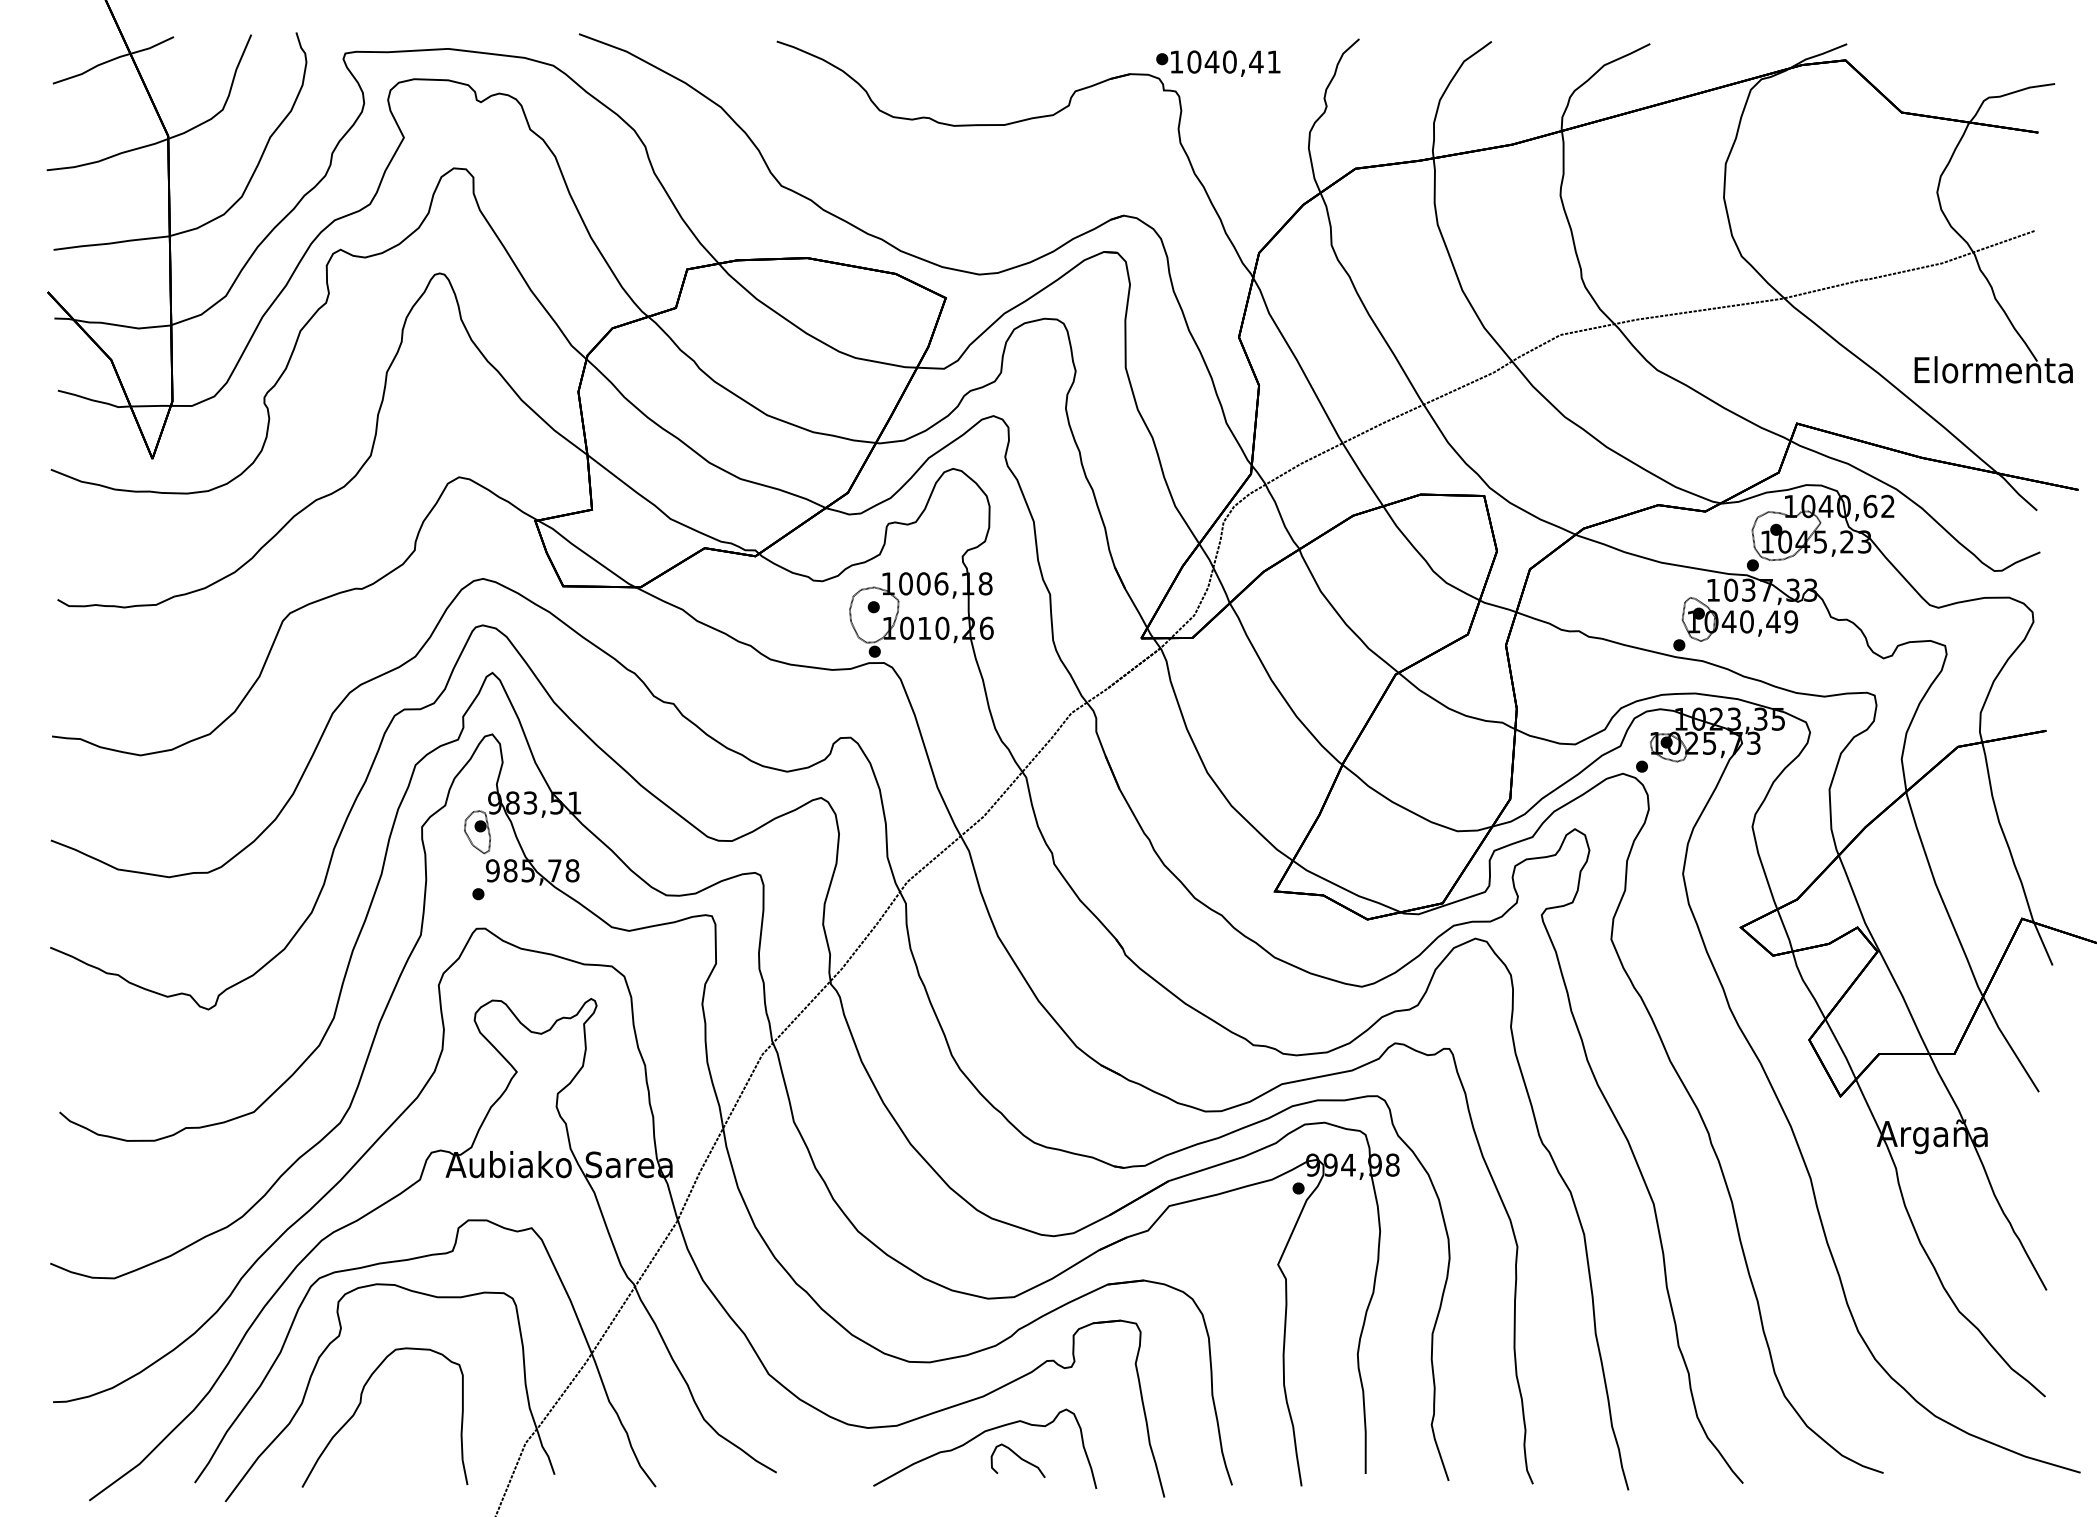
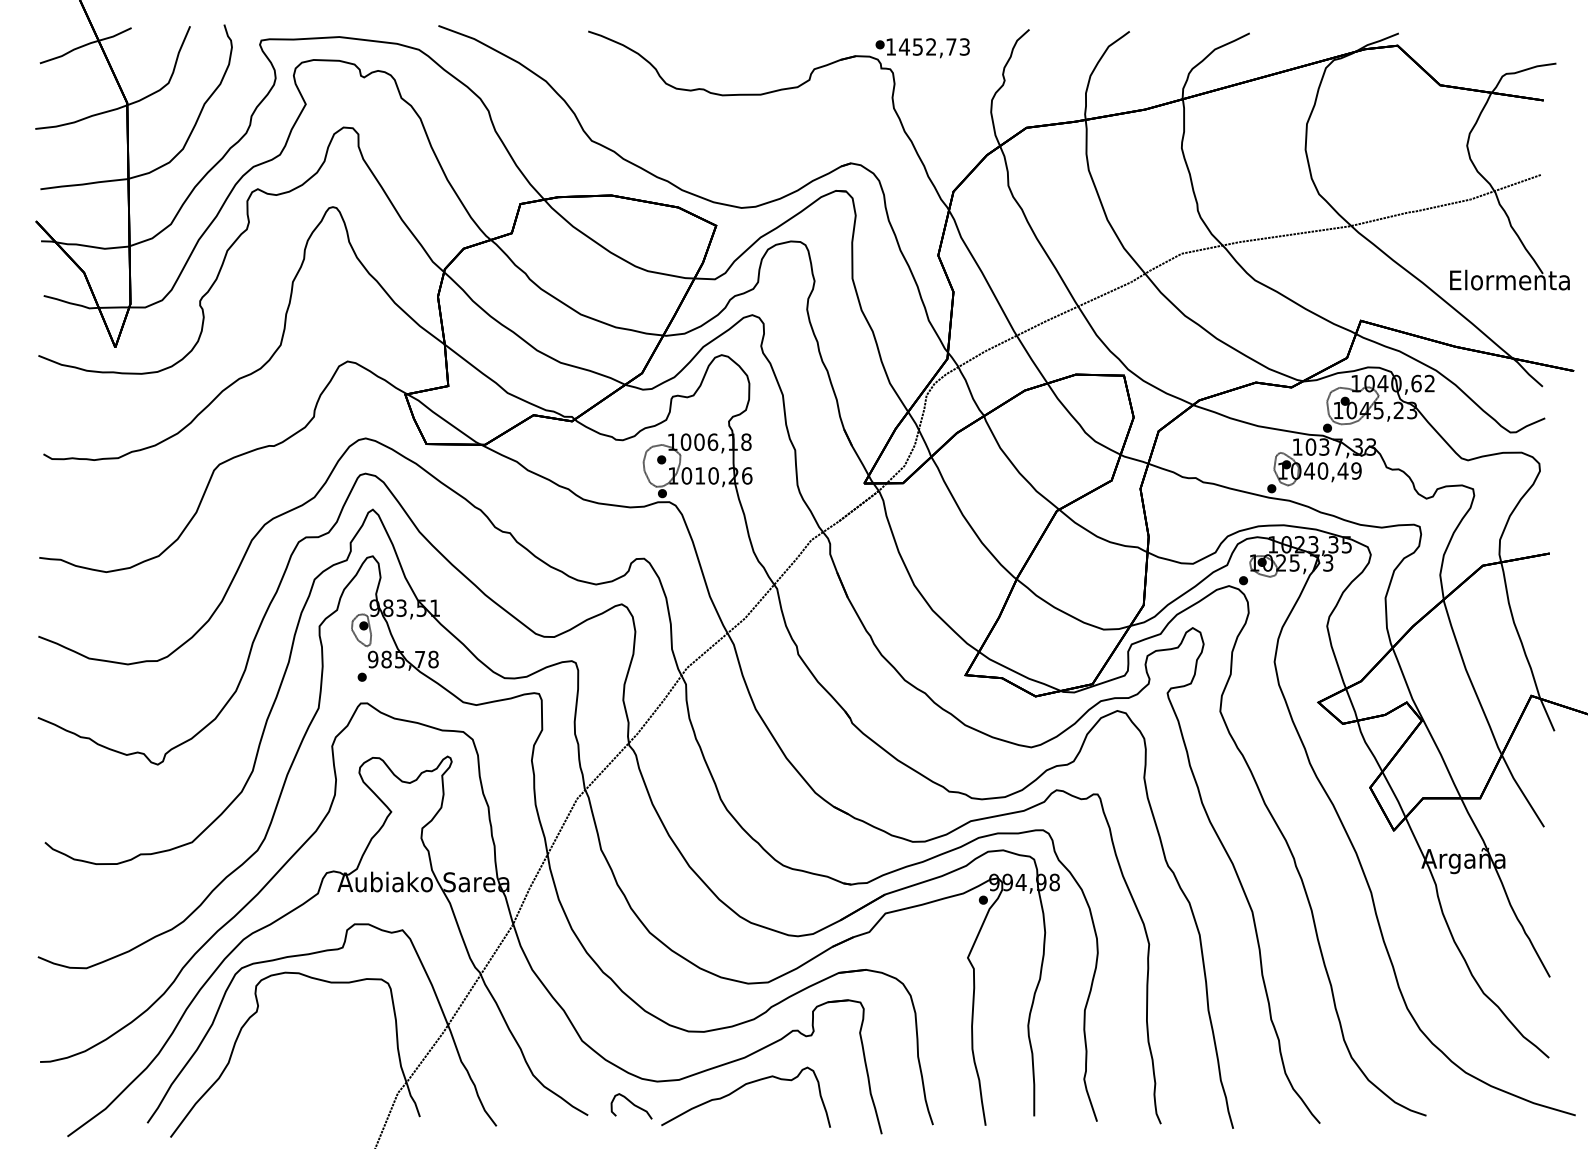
text: (1233, 61) -> (934, 46), 1040,41 -> 1452,73
curve: (361, 1403) -> (273, 1063), removed
curve: (1019, 1458) -> (632, 1104), moved

